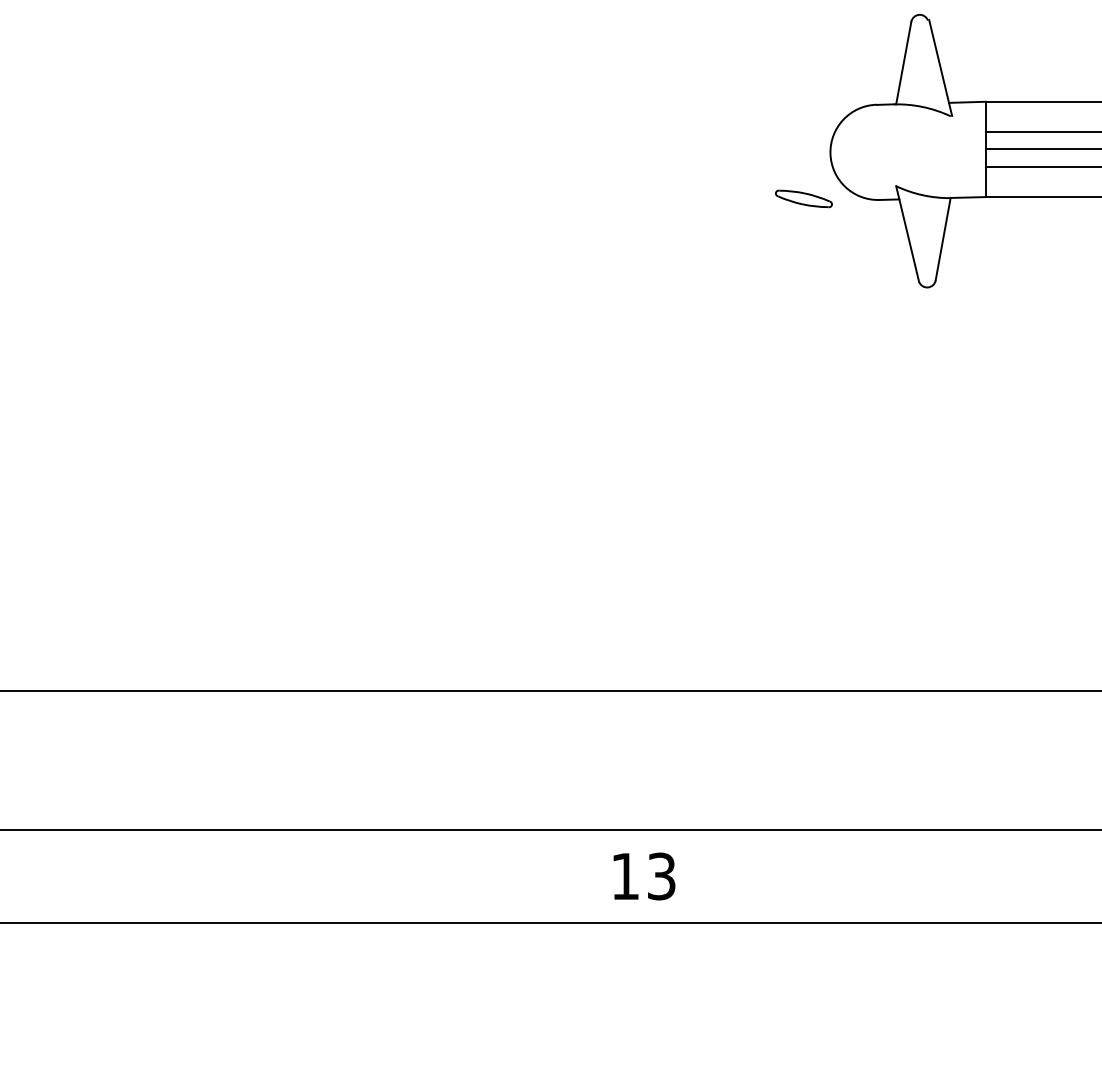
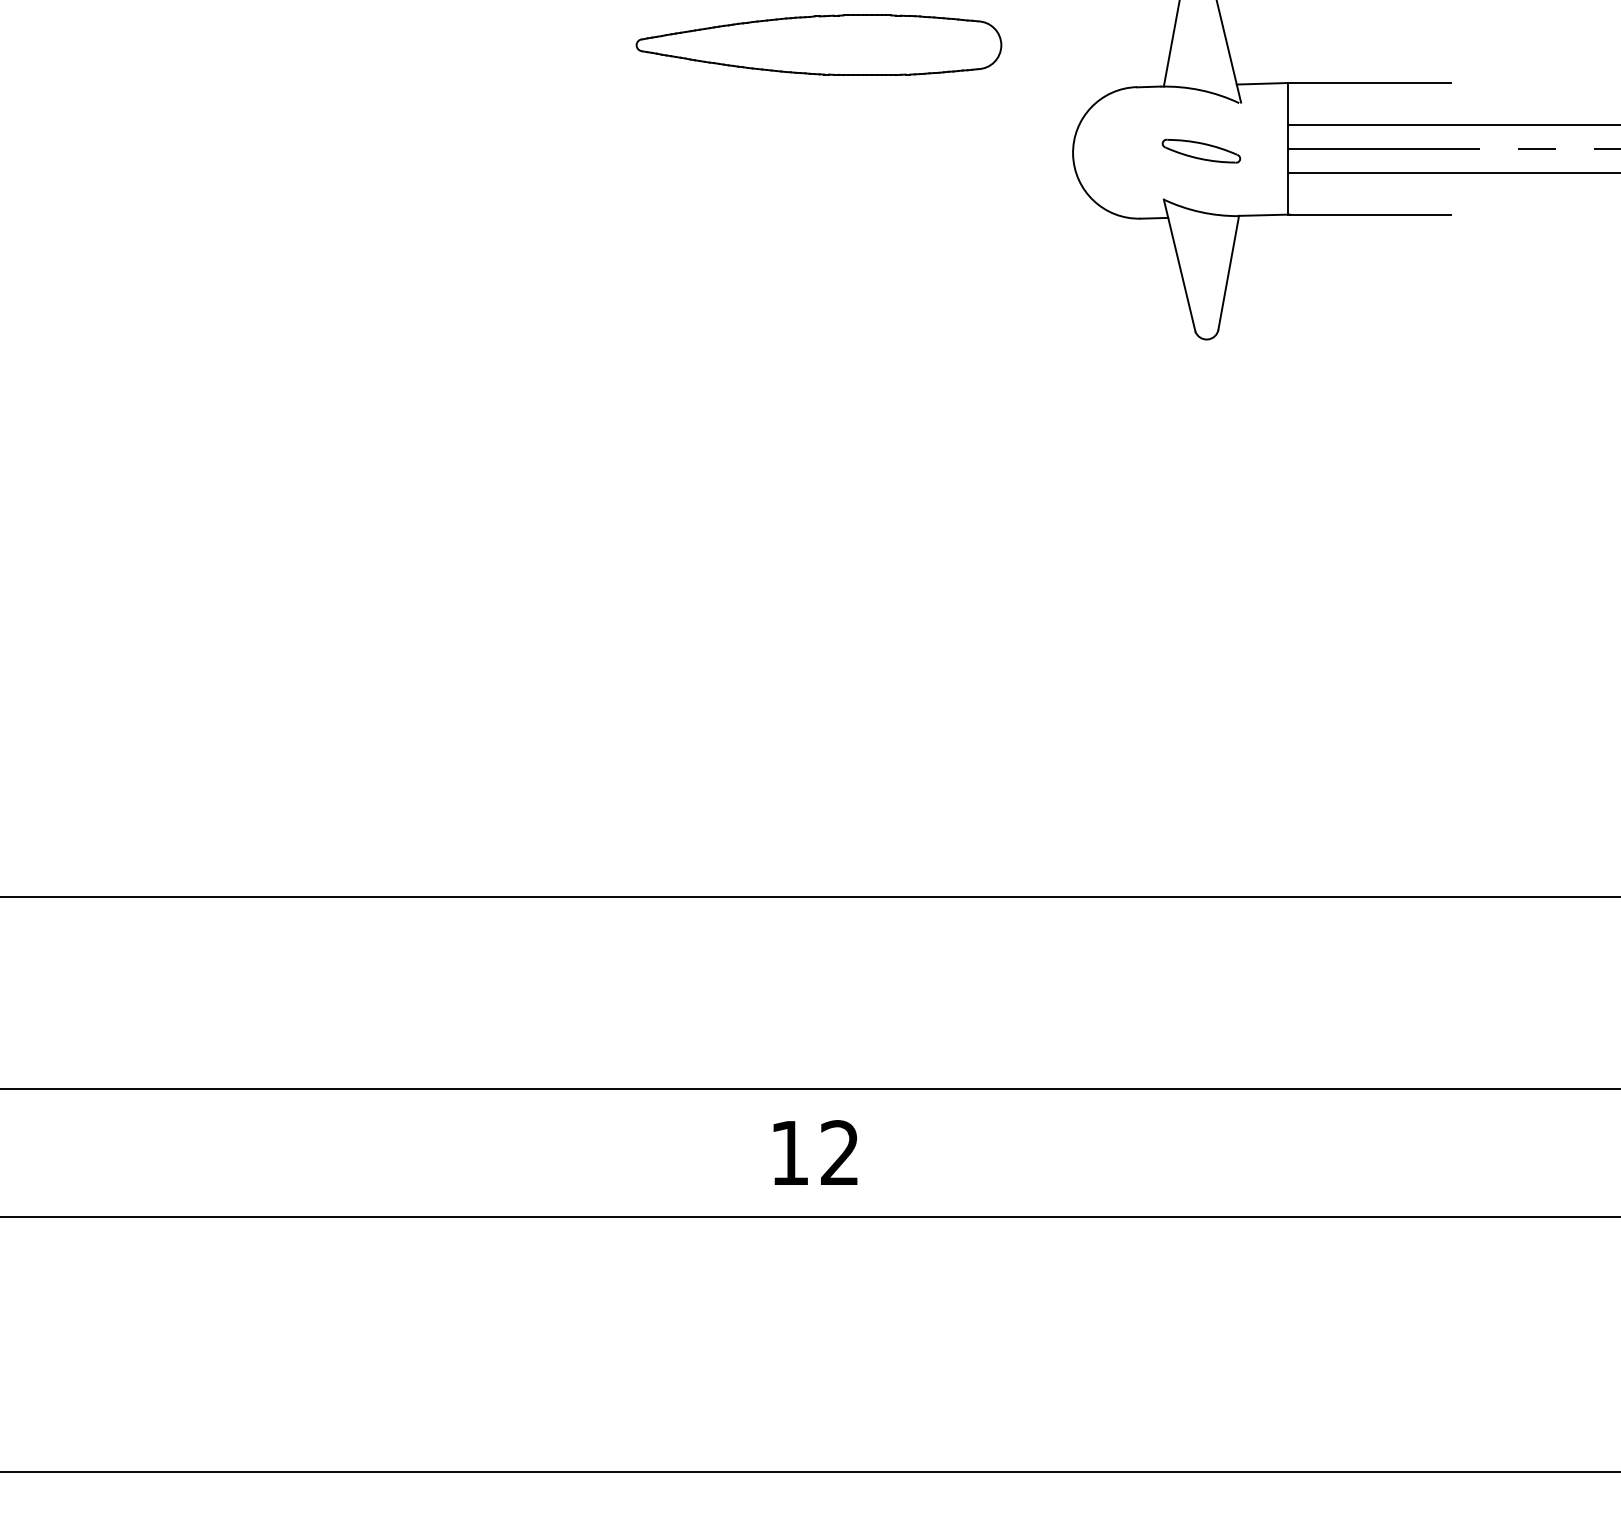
part: (646, 73) -> (818, 44), added
part: (803, 198) -> (1201, 150), moved
text: (661, 876) -> (839, 1153), 13 -> 12

